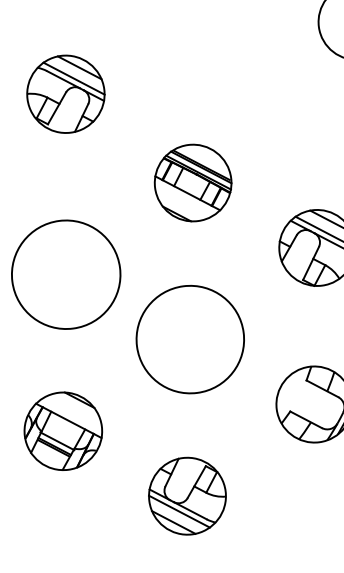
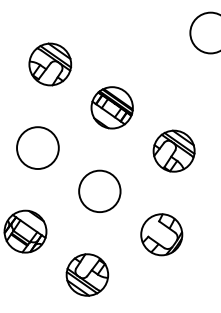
part: (66, 94) -> (50, 64), moved
circle: (65, 275) -> (37, 148), size x0.71
circle: (189, 339) -> (99, 191), size x0.71

